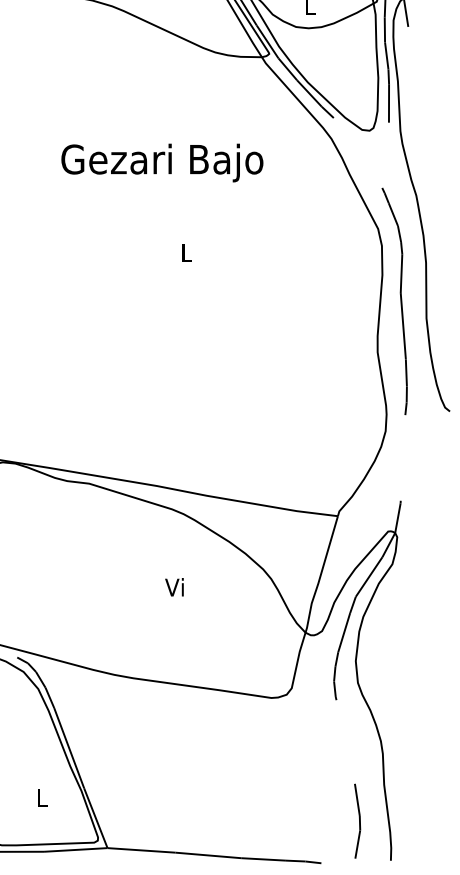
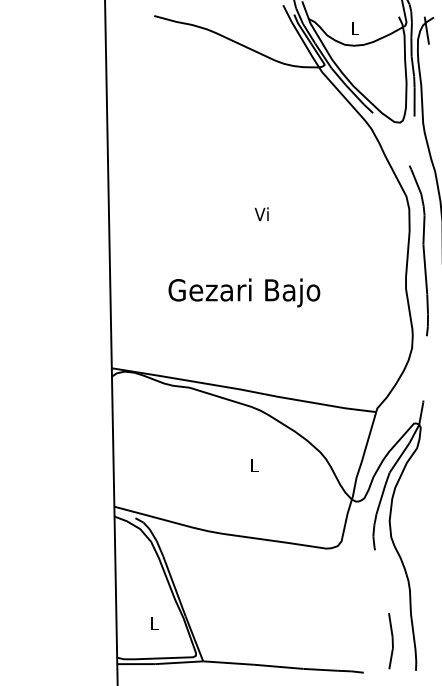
text: (162, 162) -> (244, 292), moved
text: (185, 253) -> (261, 214), L -> Vi
text: (174, 587) -> (253, 465), Vi -> L

